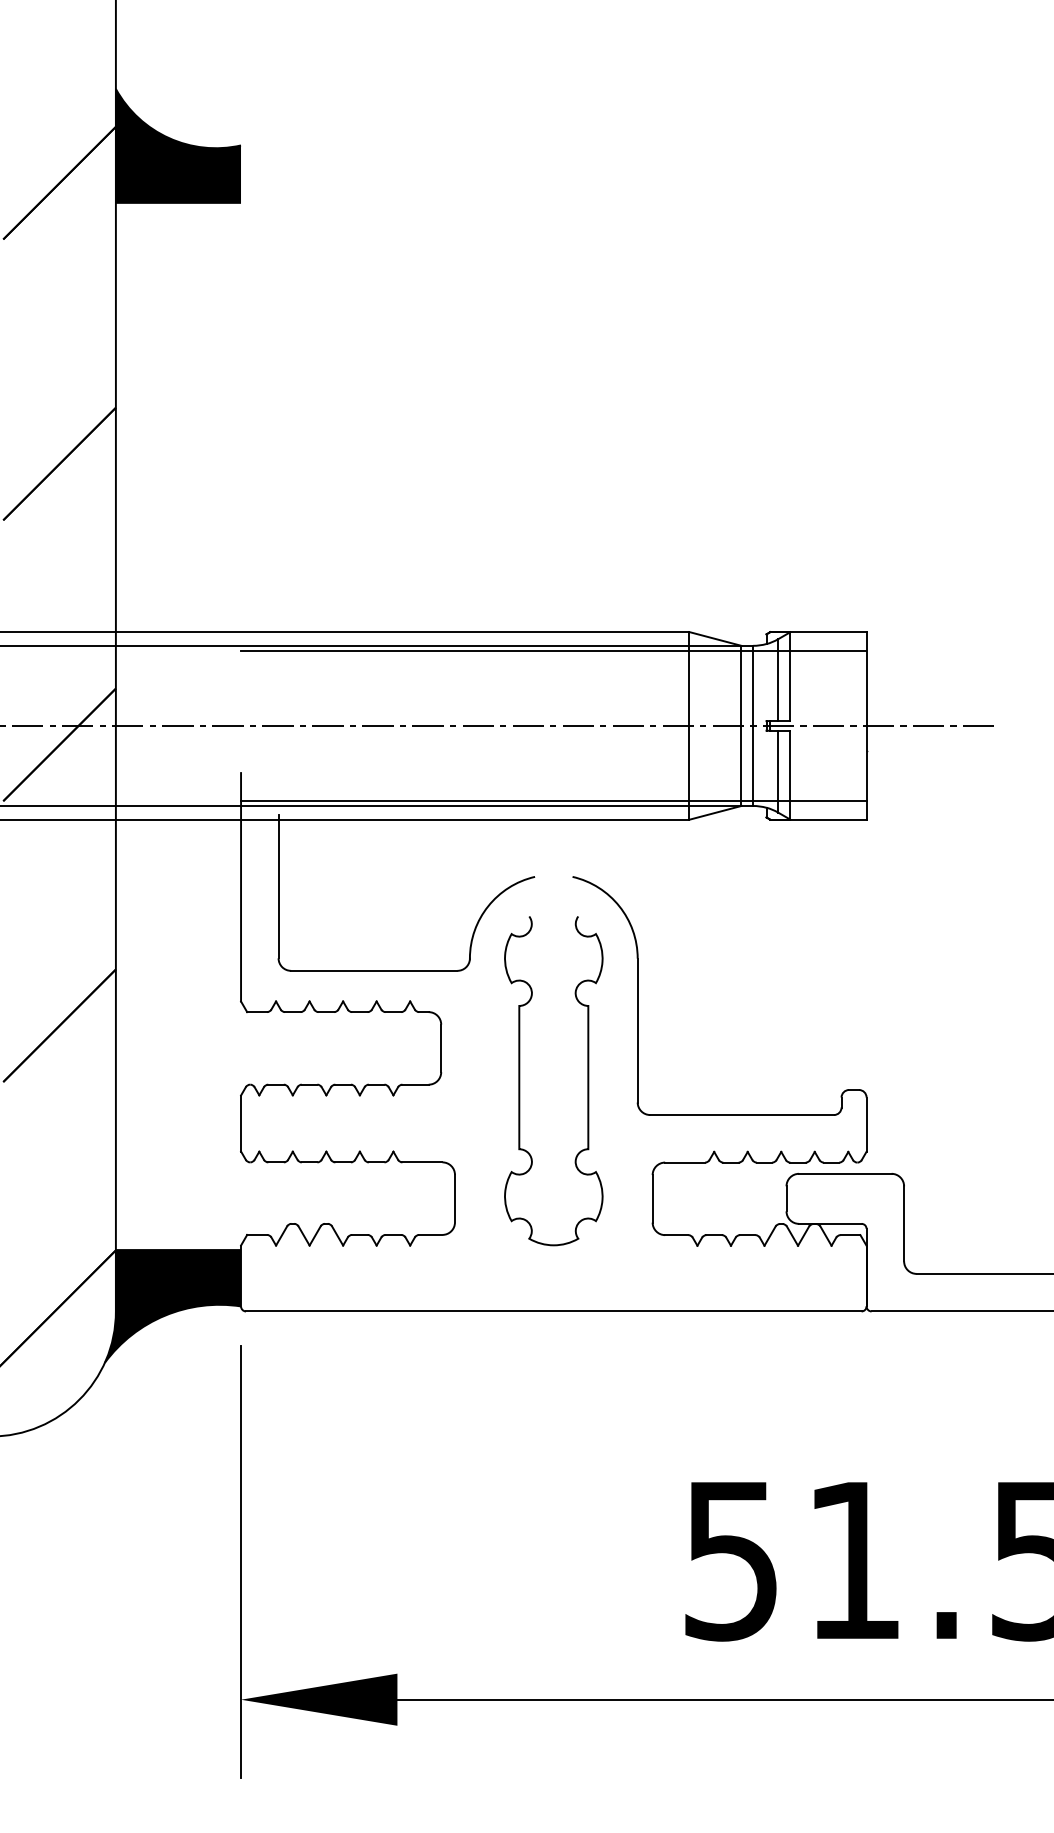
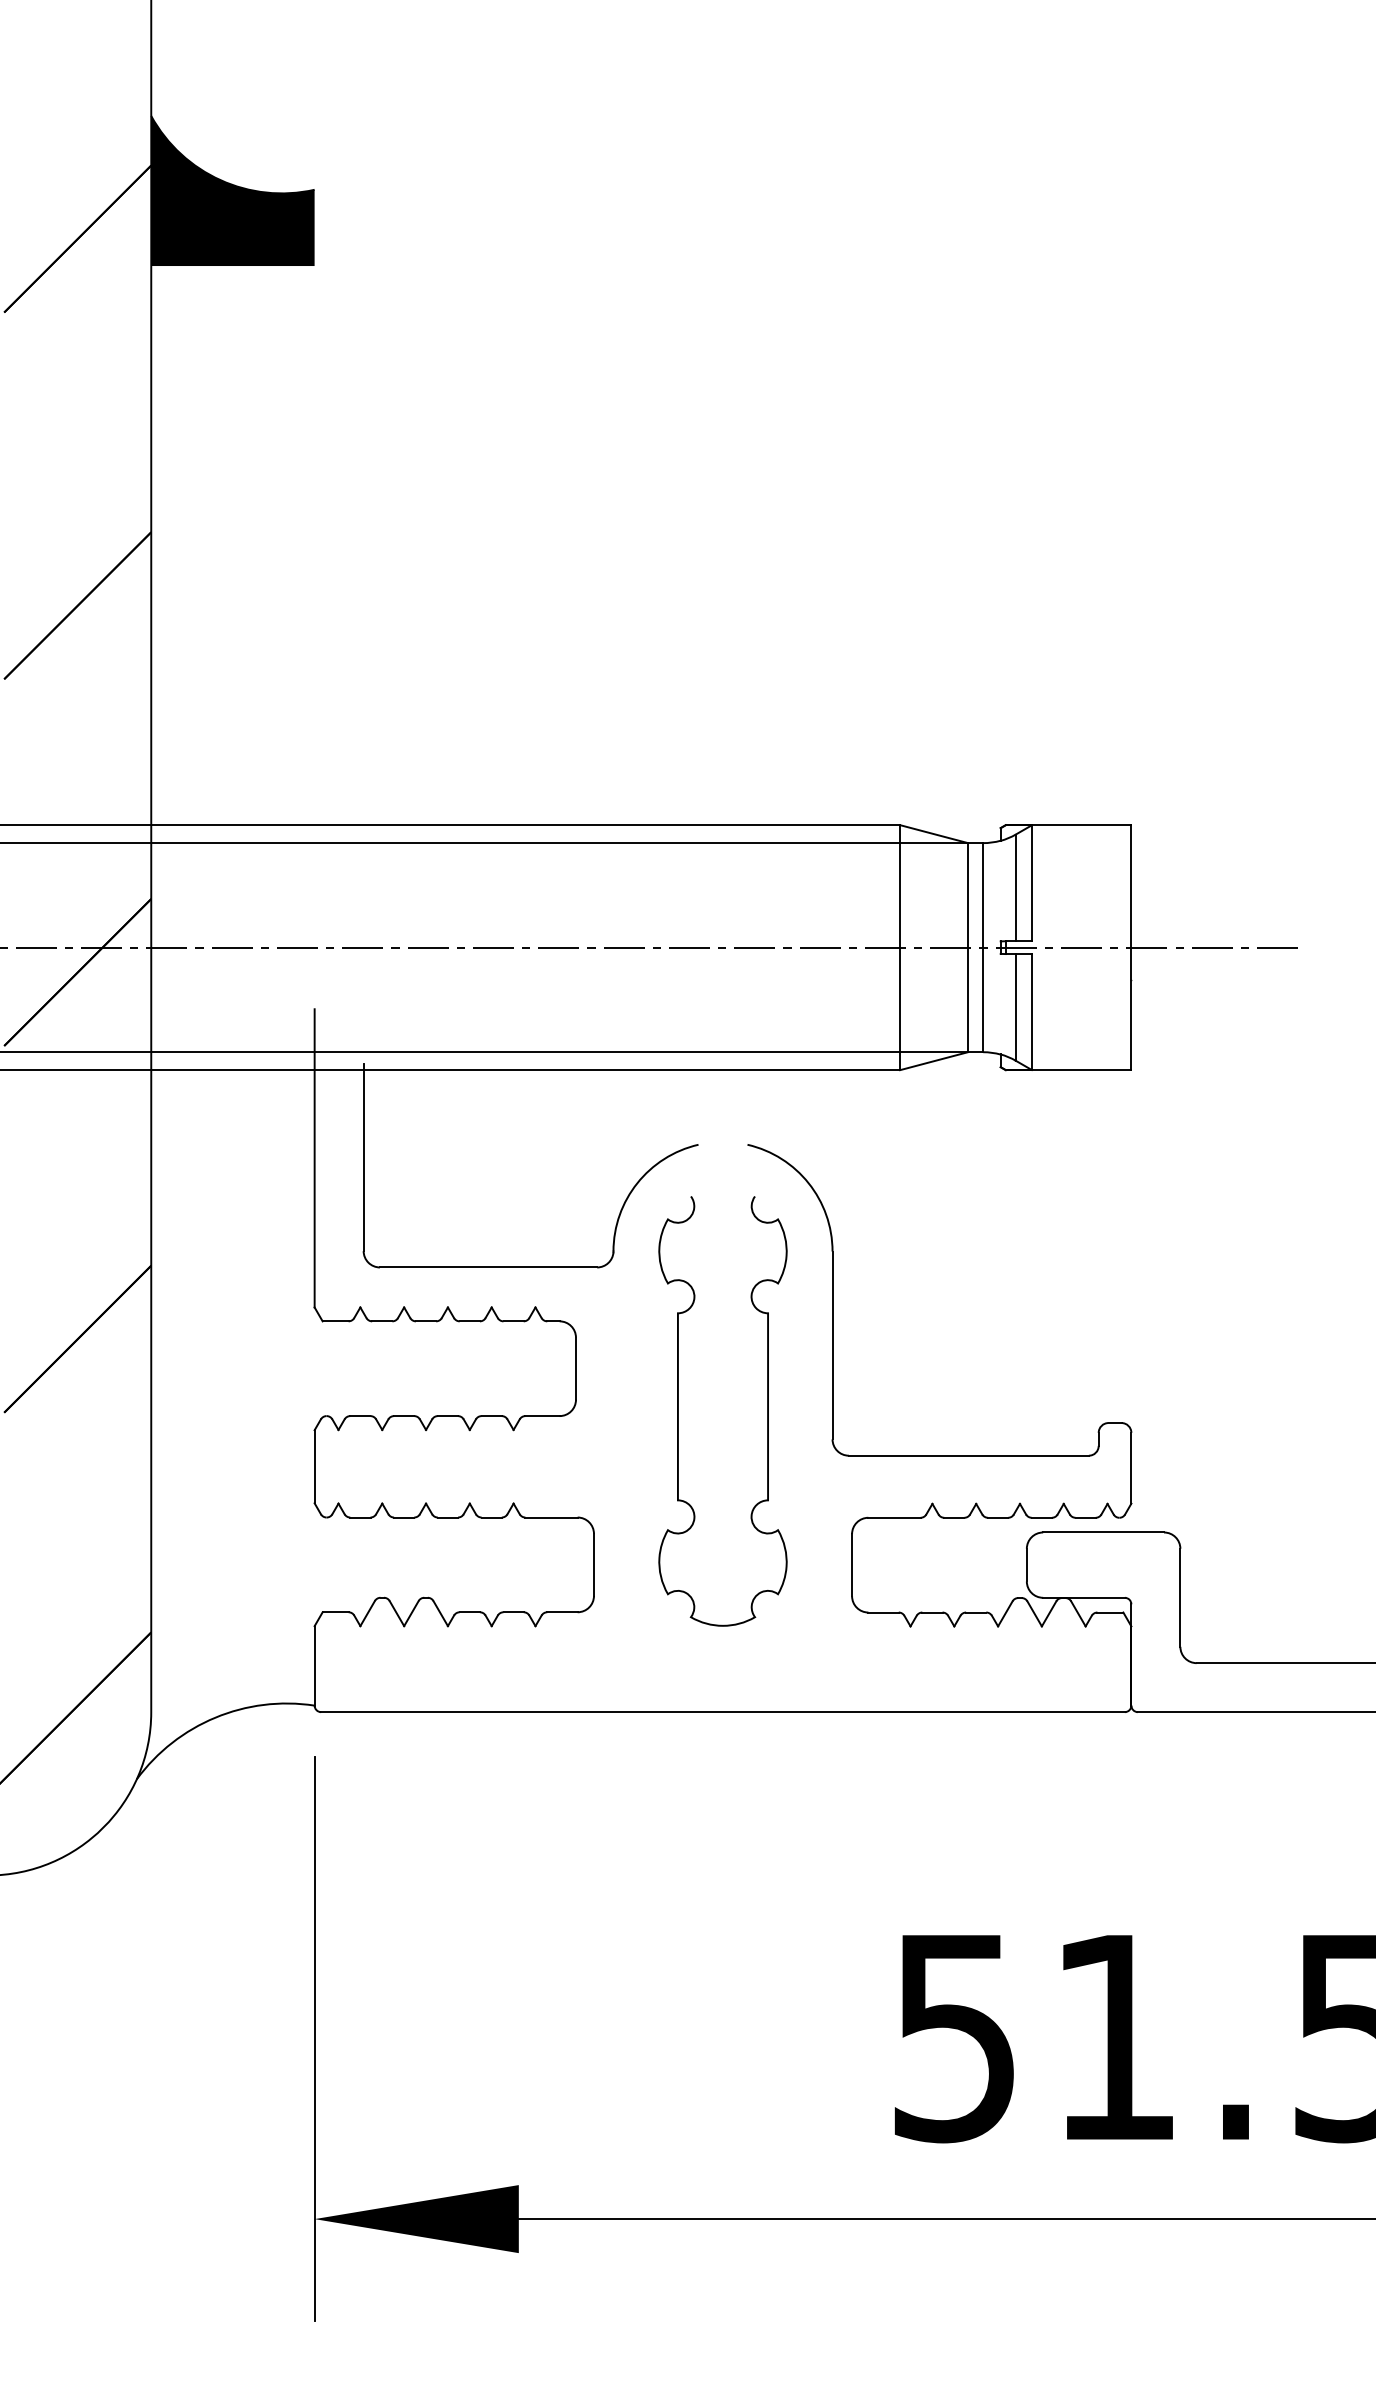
line: (553, 650) -> (722, 849), removed
line: (553, 800) -> (722, 1045), removed
fill: (172, 1305) -> (225, 1704), removed

